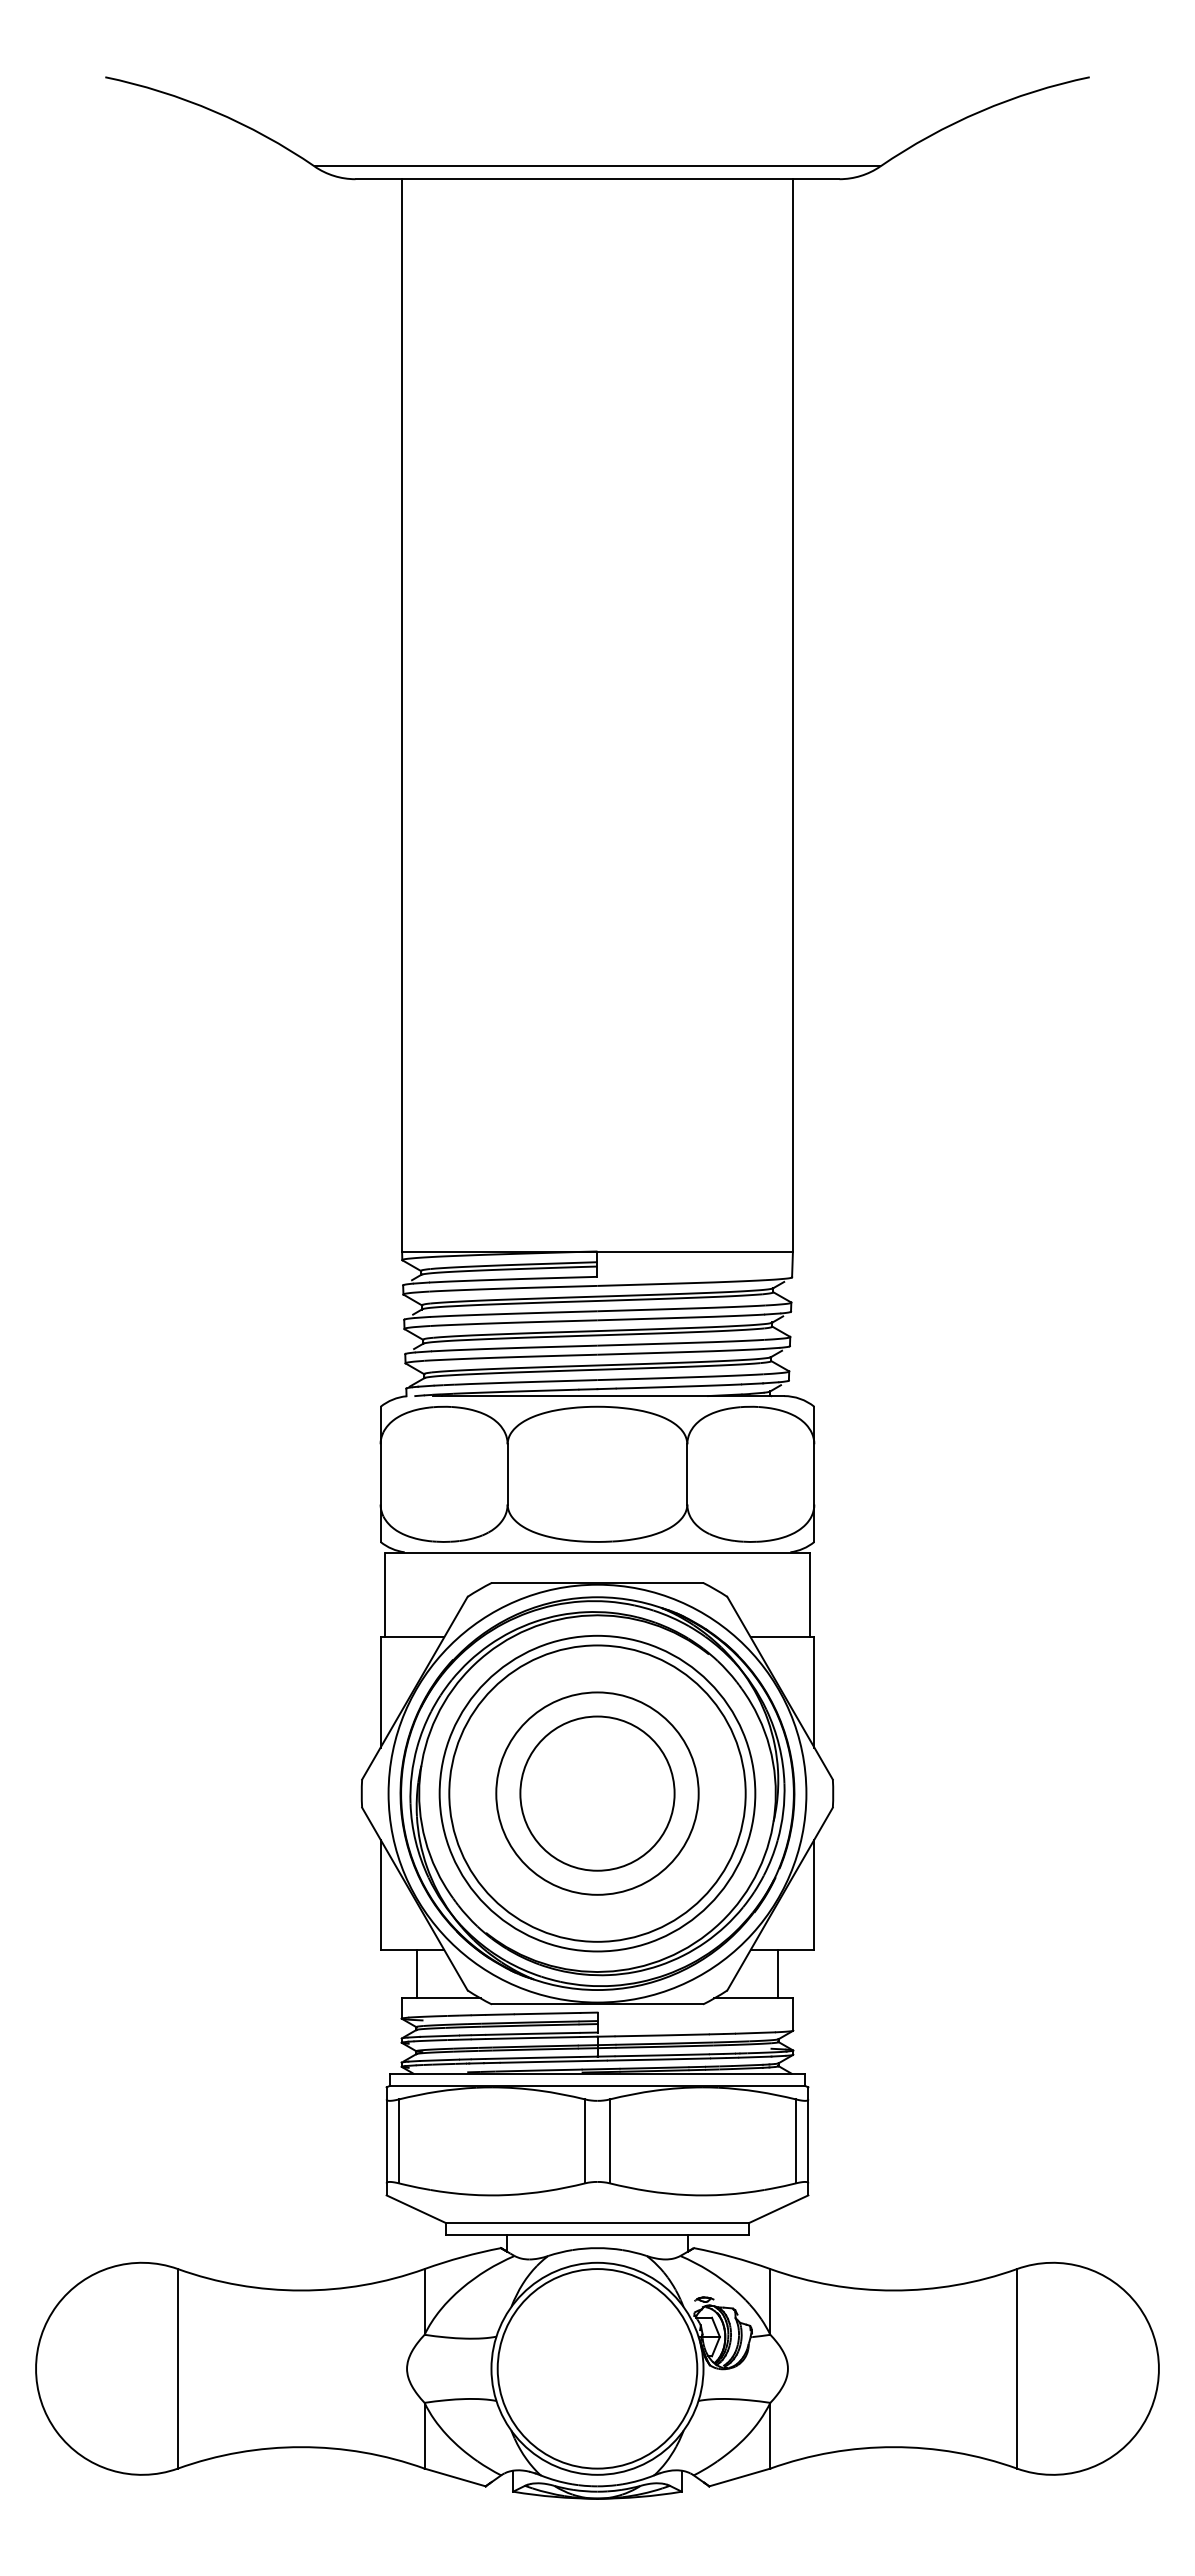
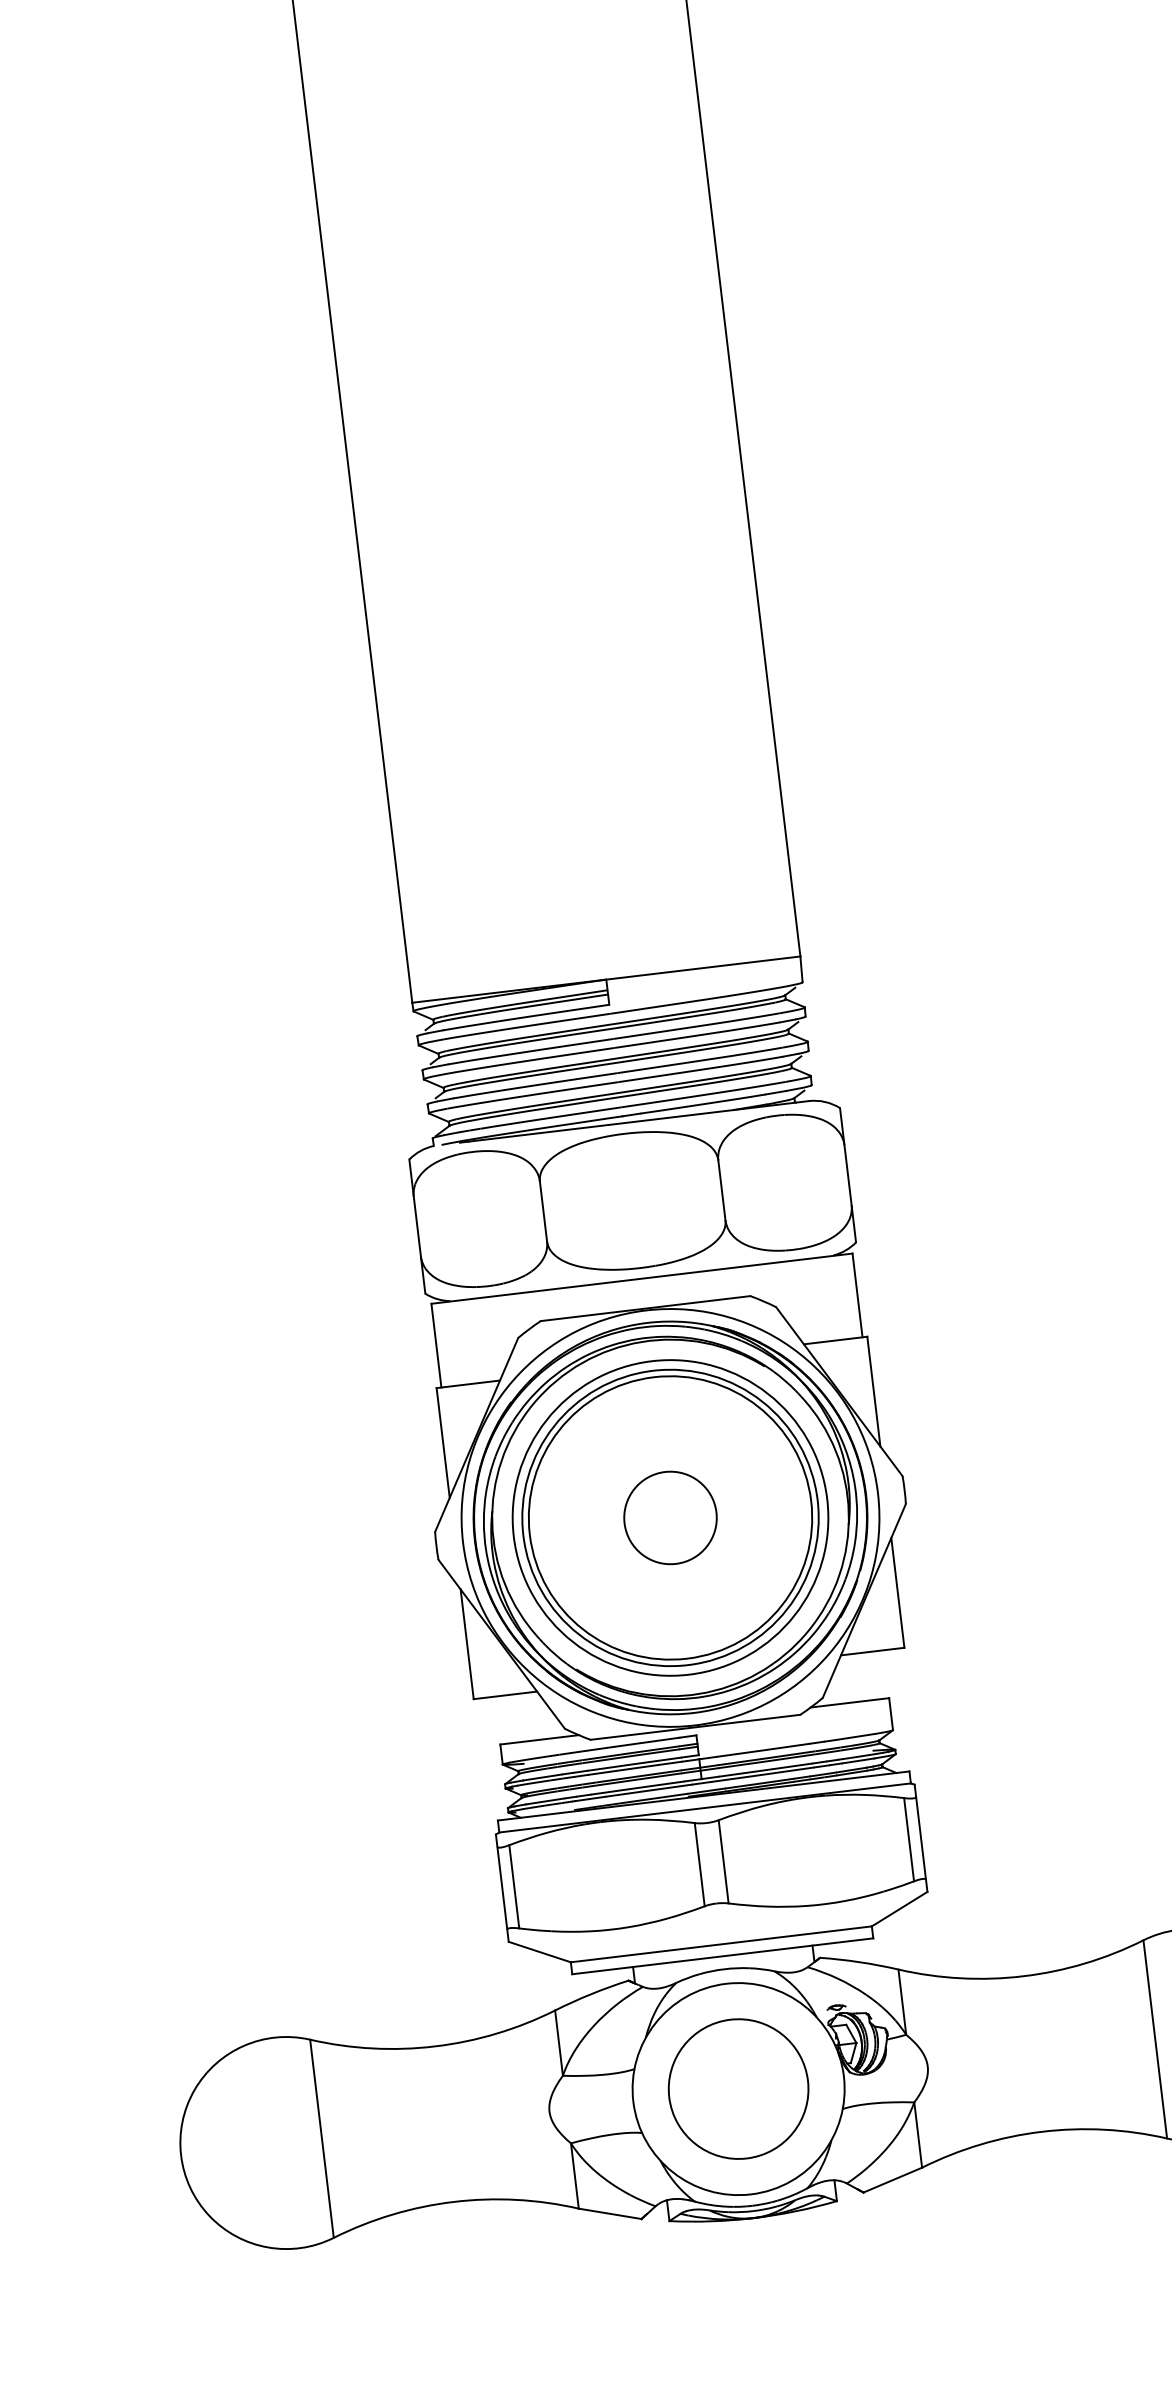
circle: (597, 1793) -> (670, 1517), size x0.6
circle: (597, 1793) -> (670, 1517), size x1.4
line: (416, 1974) -> (512, 1718), removed
line: (778, 1974) -> (871, 1676), removed
circle: (597, 2368) -> (738, 2088), size x0.7

